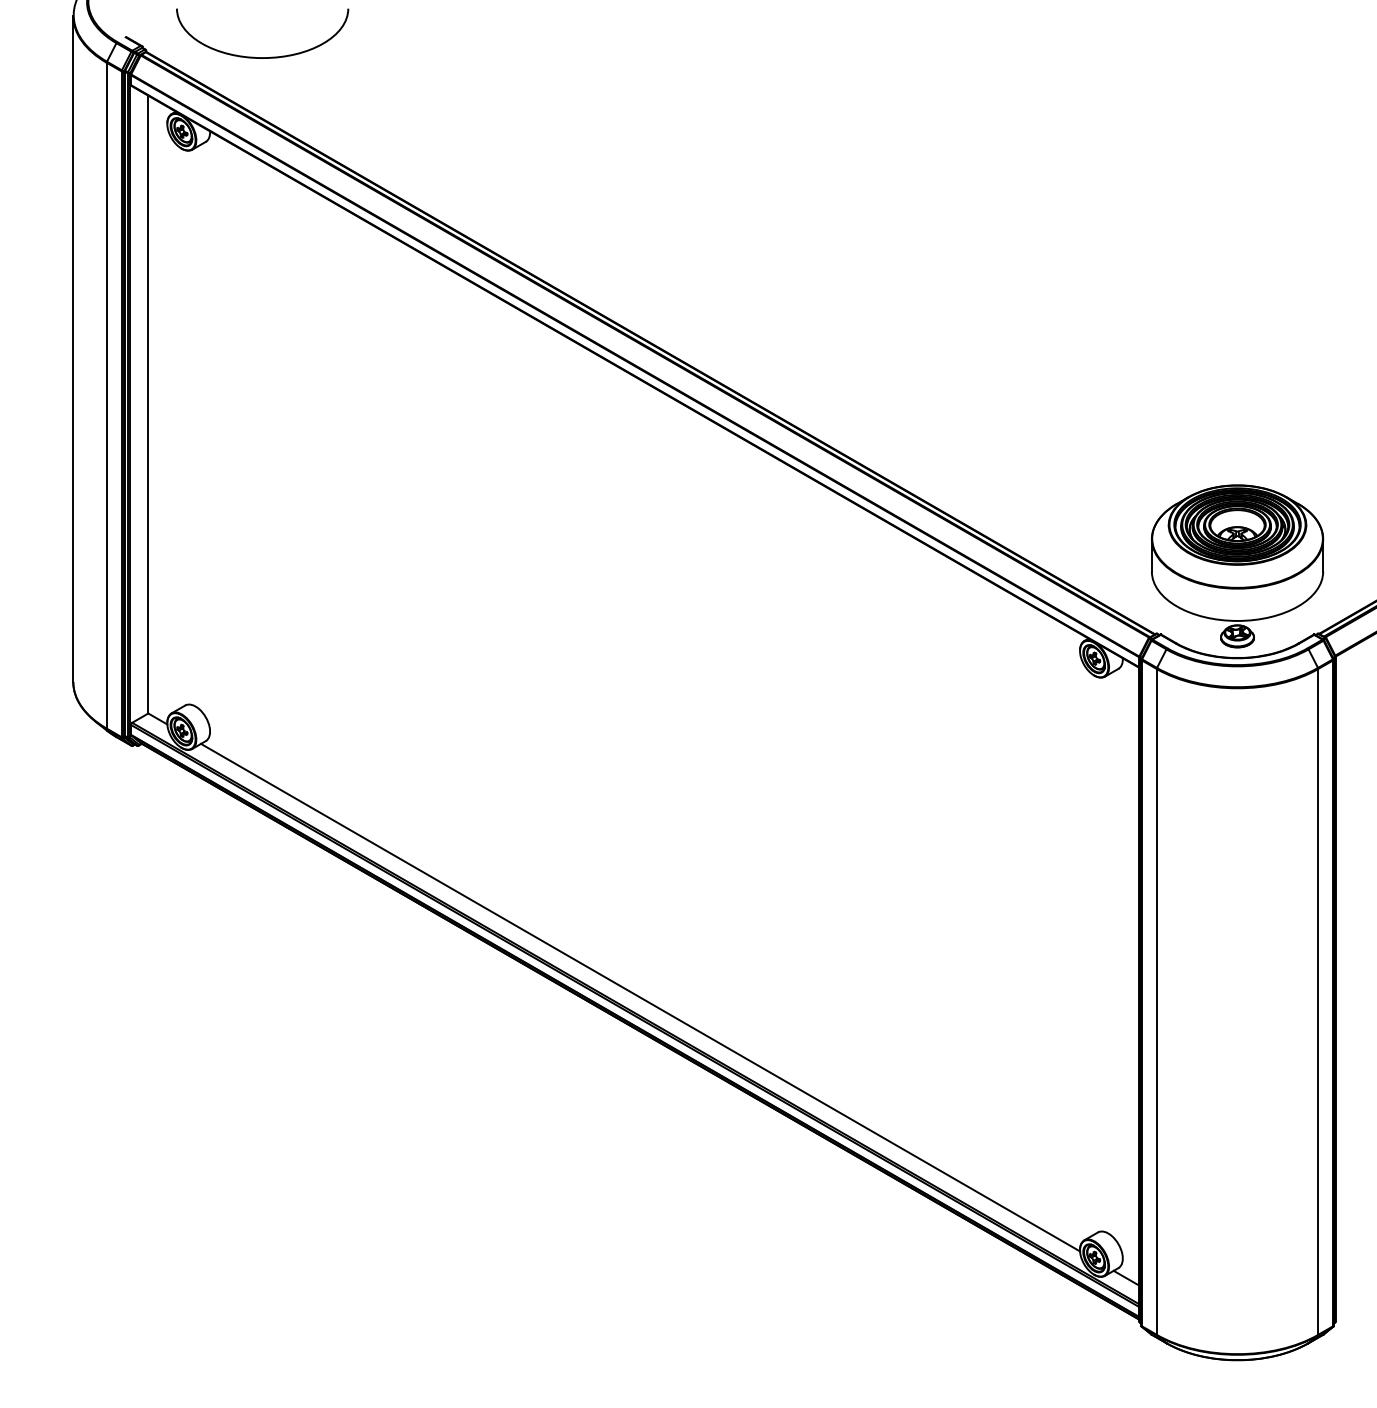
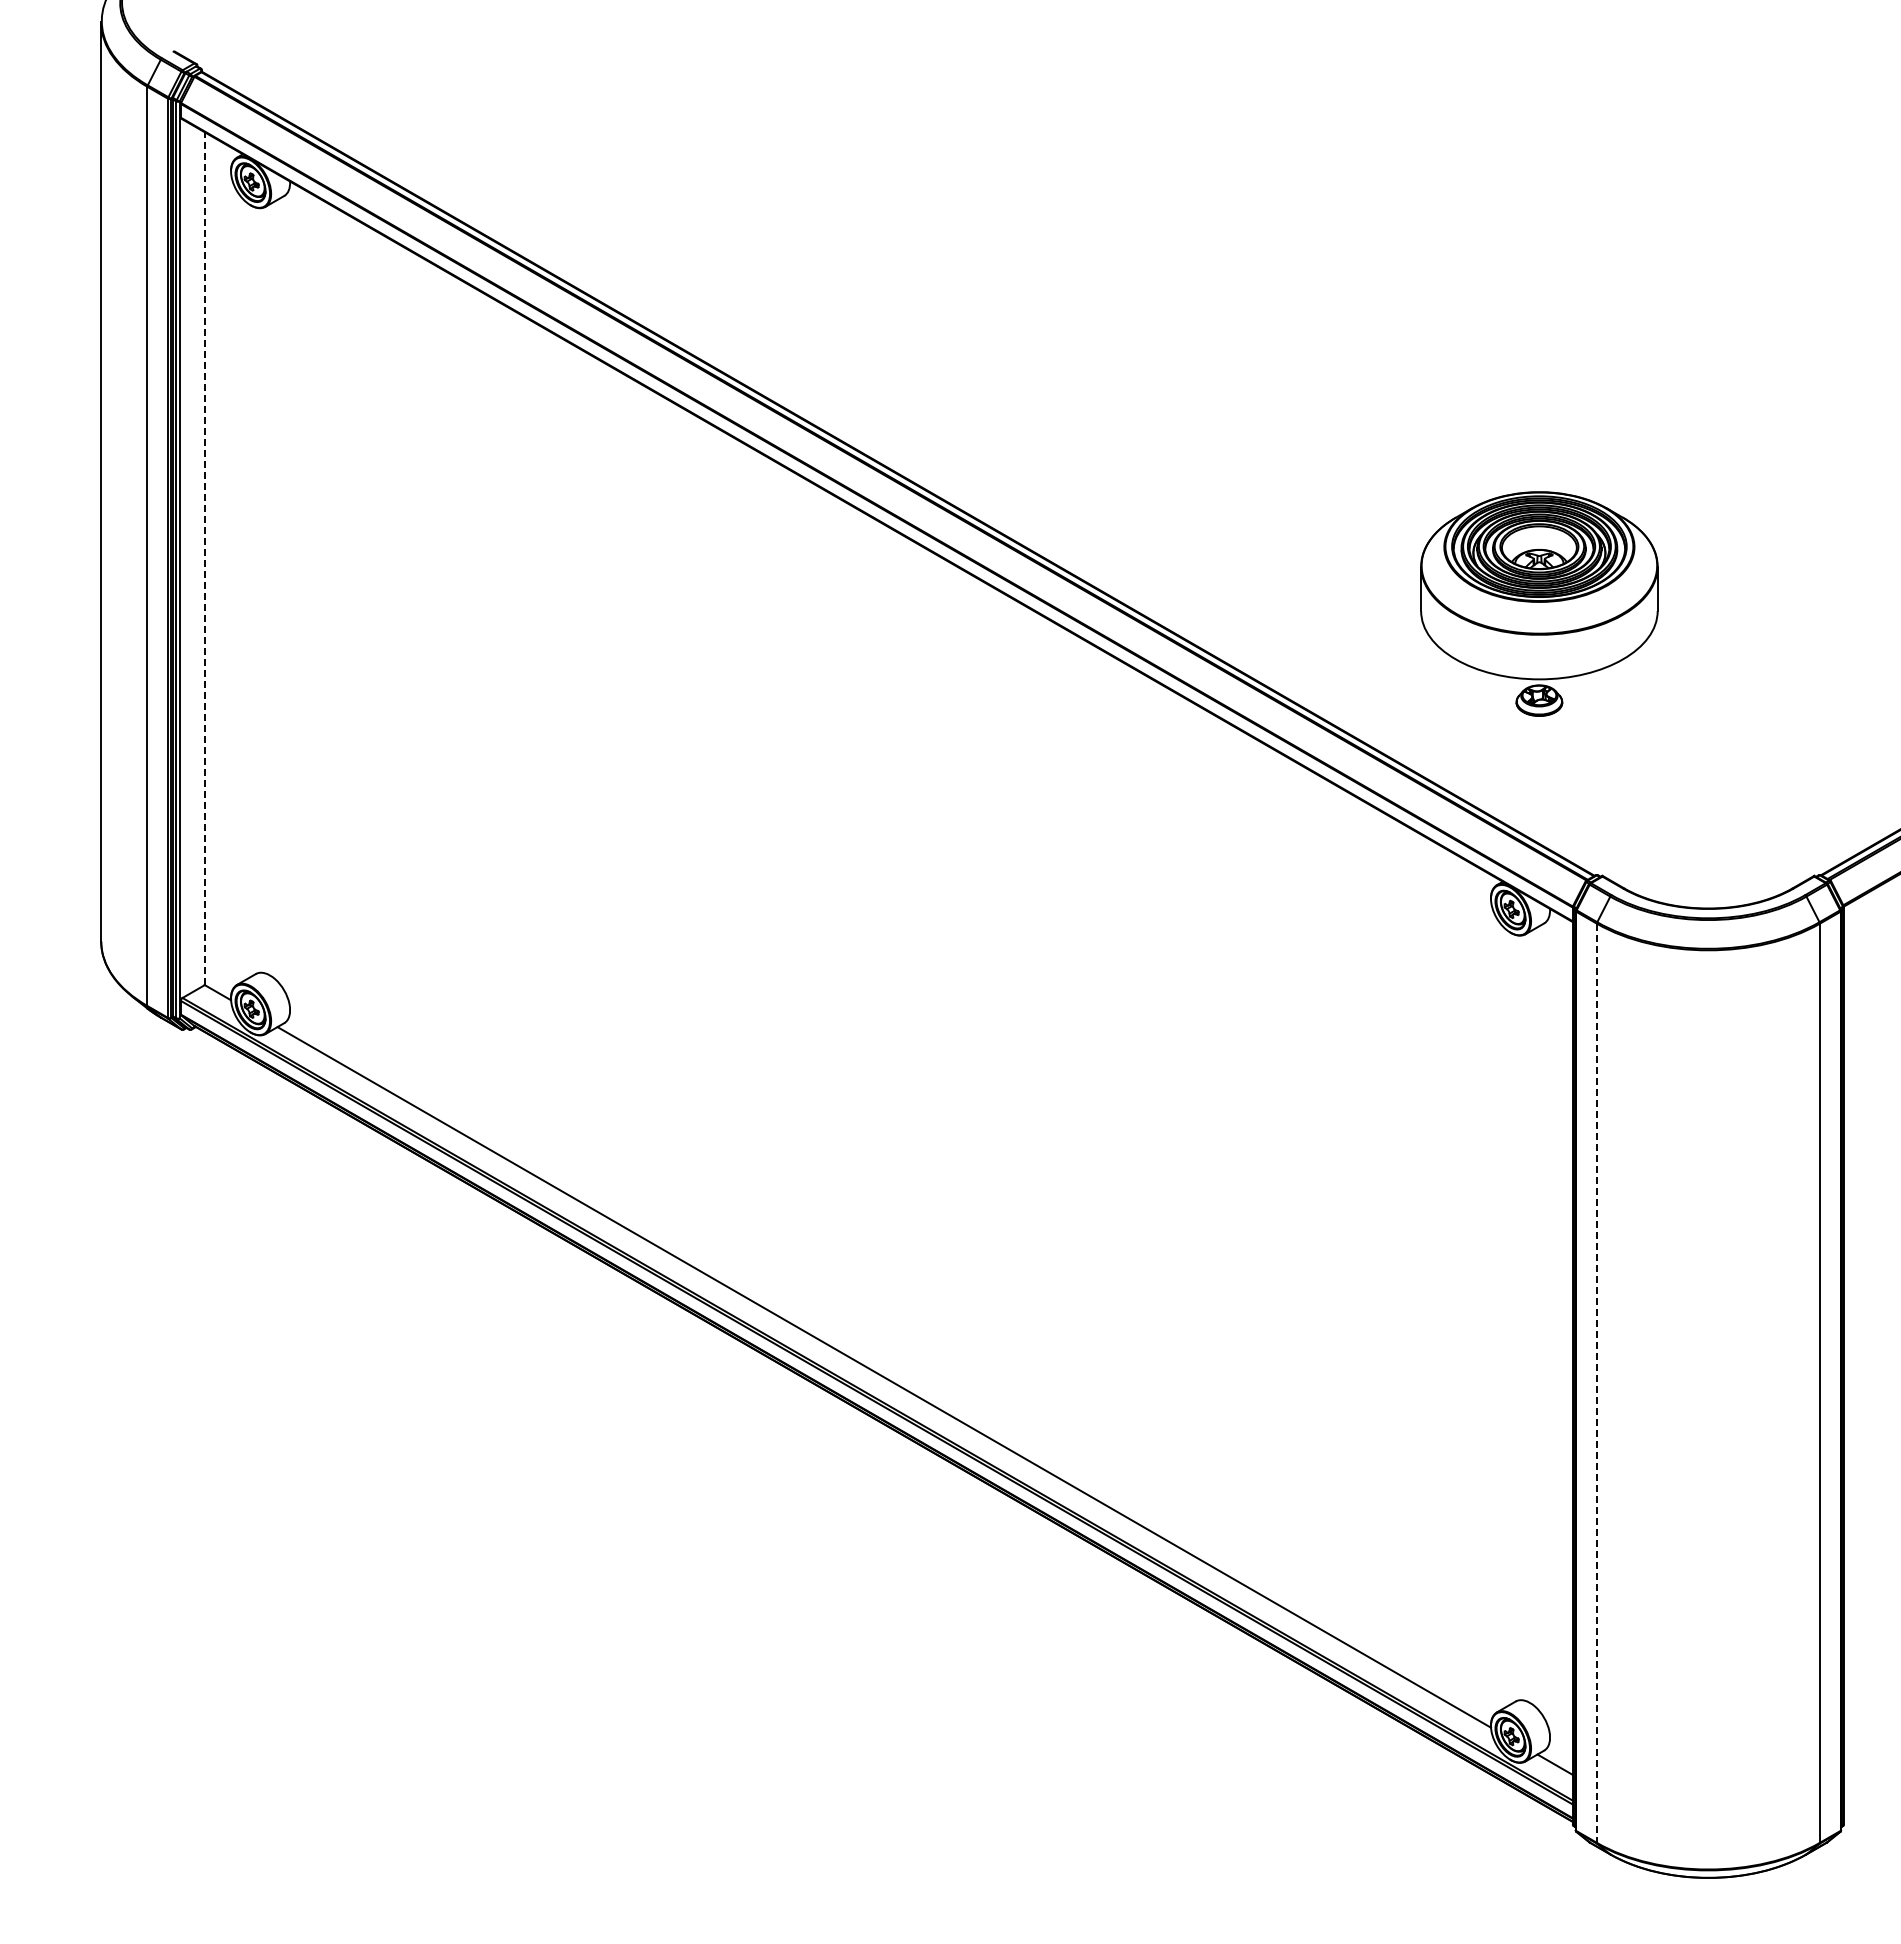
curve: (262, 57) -> (362, 79), removed
line: (148, 404) -> (204, 558), solid -> dashed
part: (1237, 566) -> (1539, 603), moved
line: (1156, 1002) -> (1596, 1383), solid -> dashed

